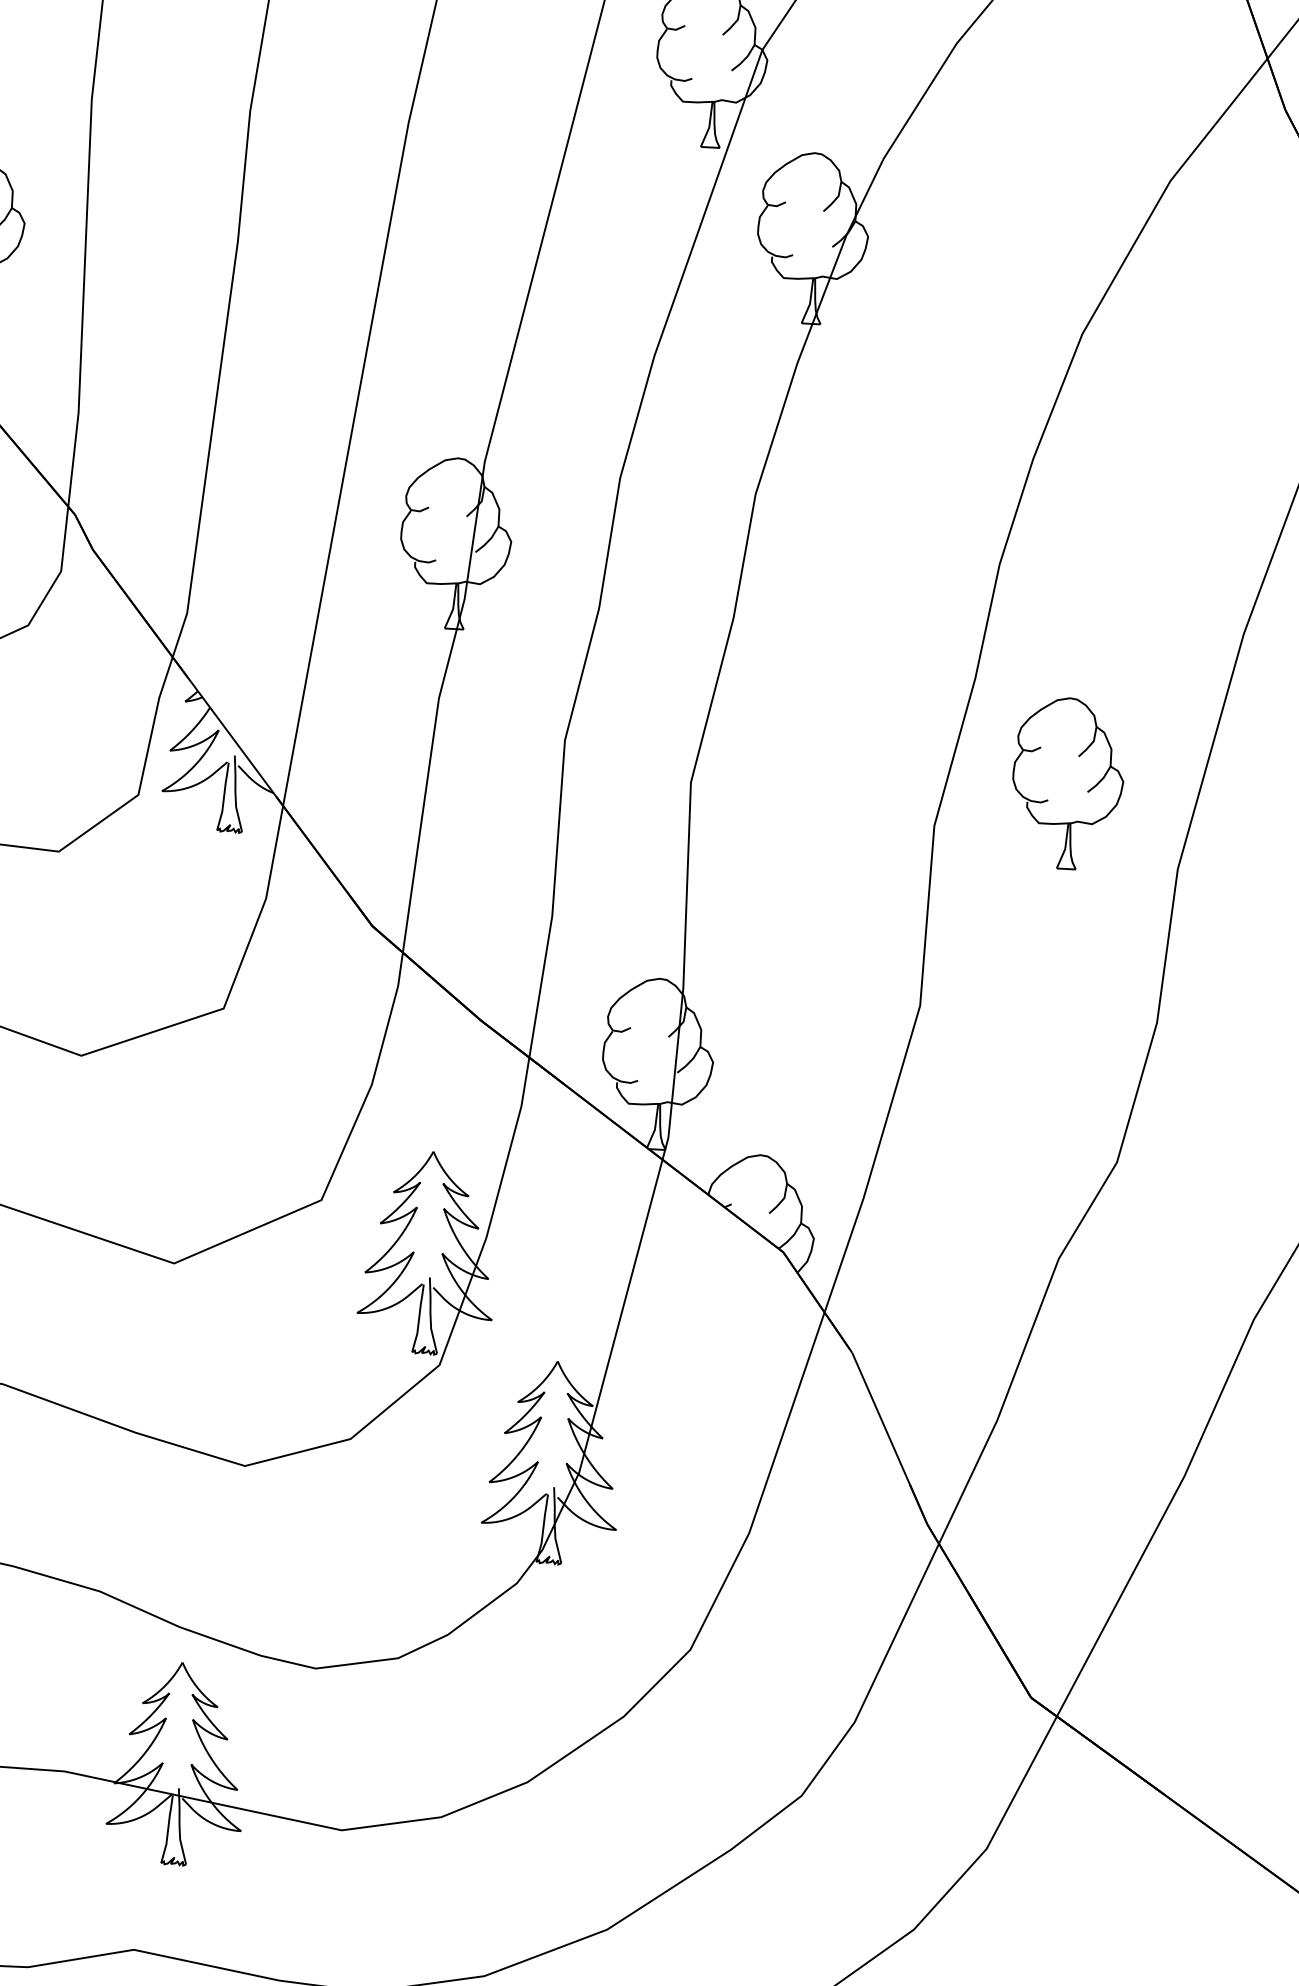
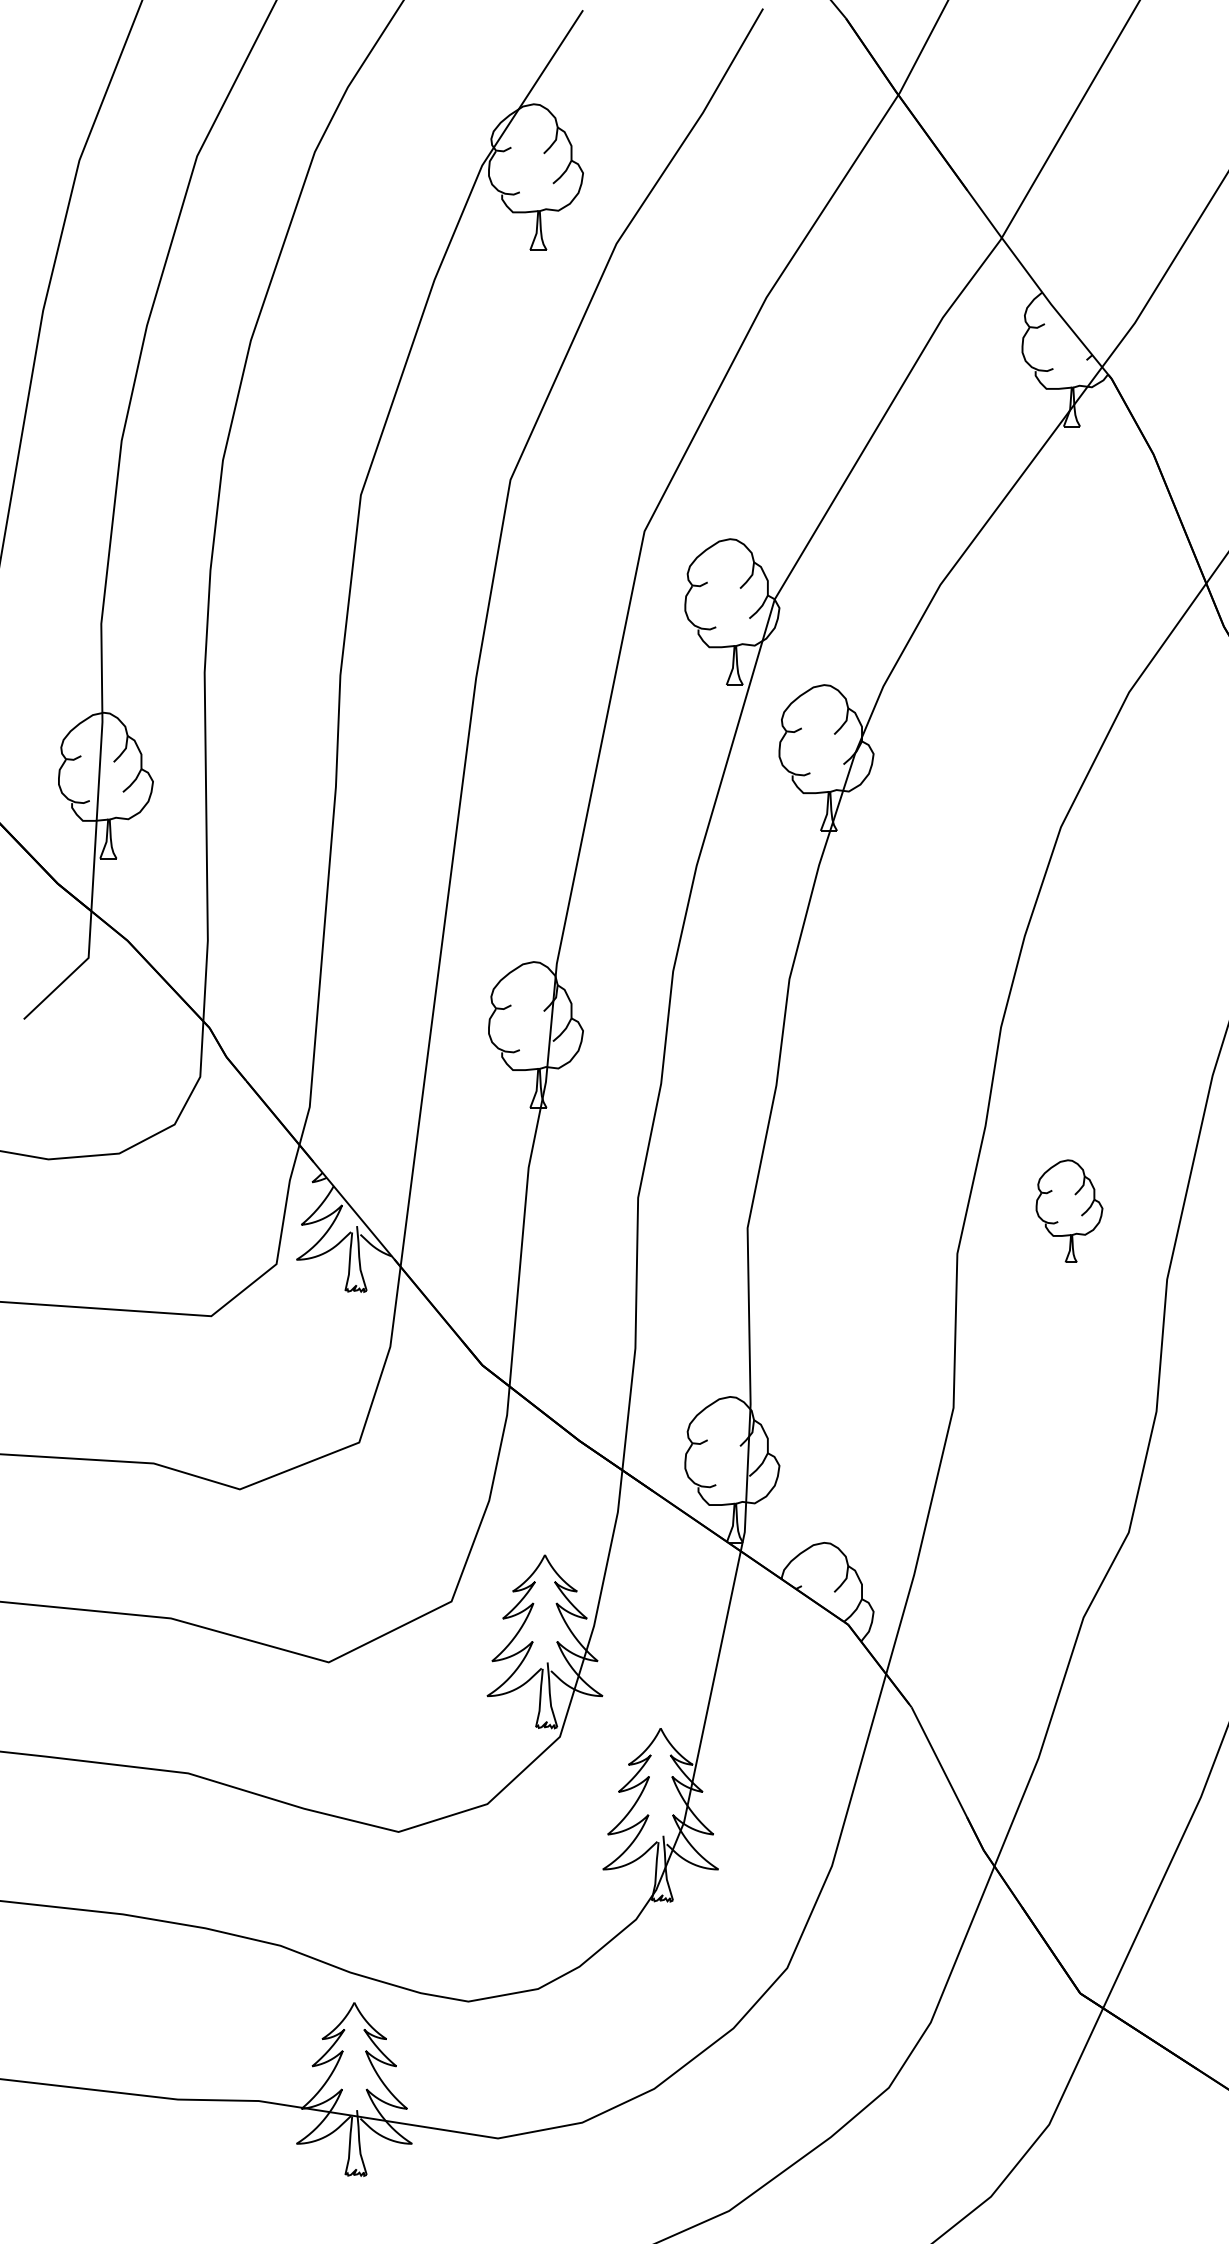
part: (1068, 782) -> (1069, 1210), size x0.7

